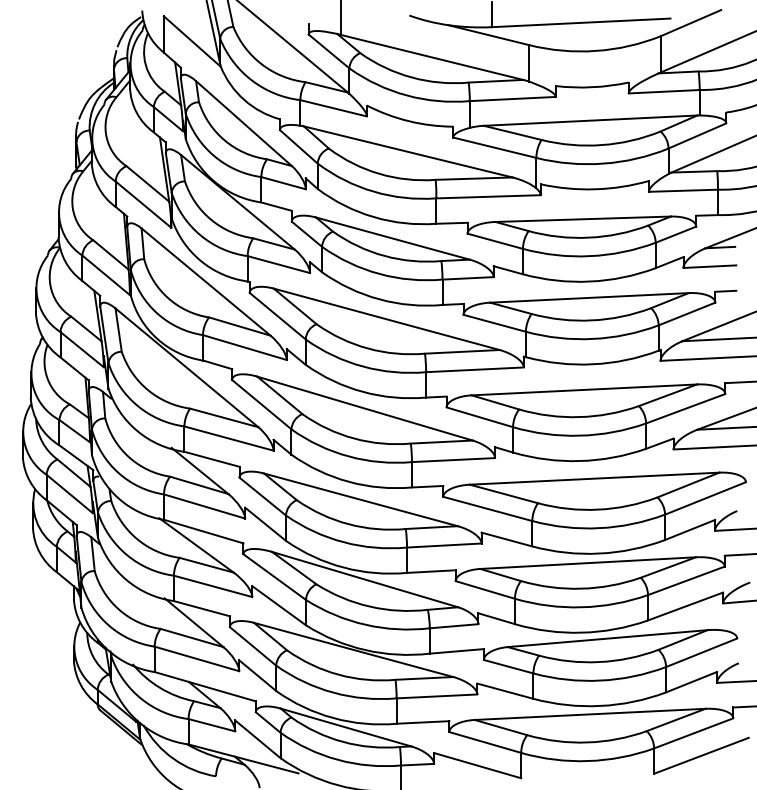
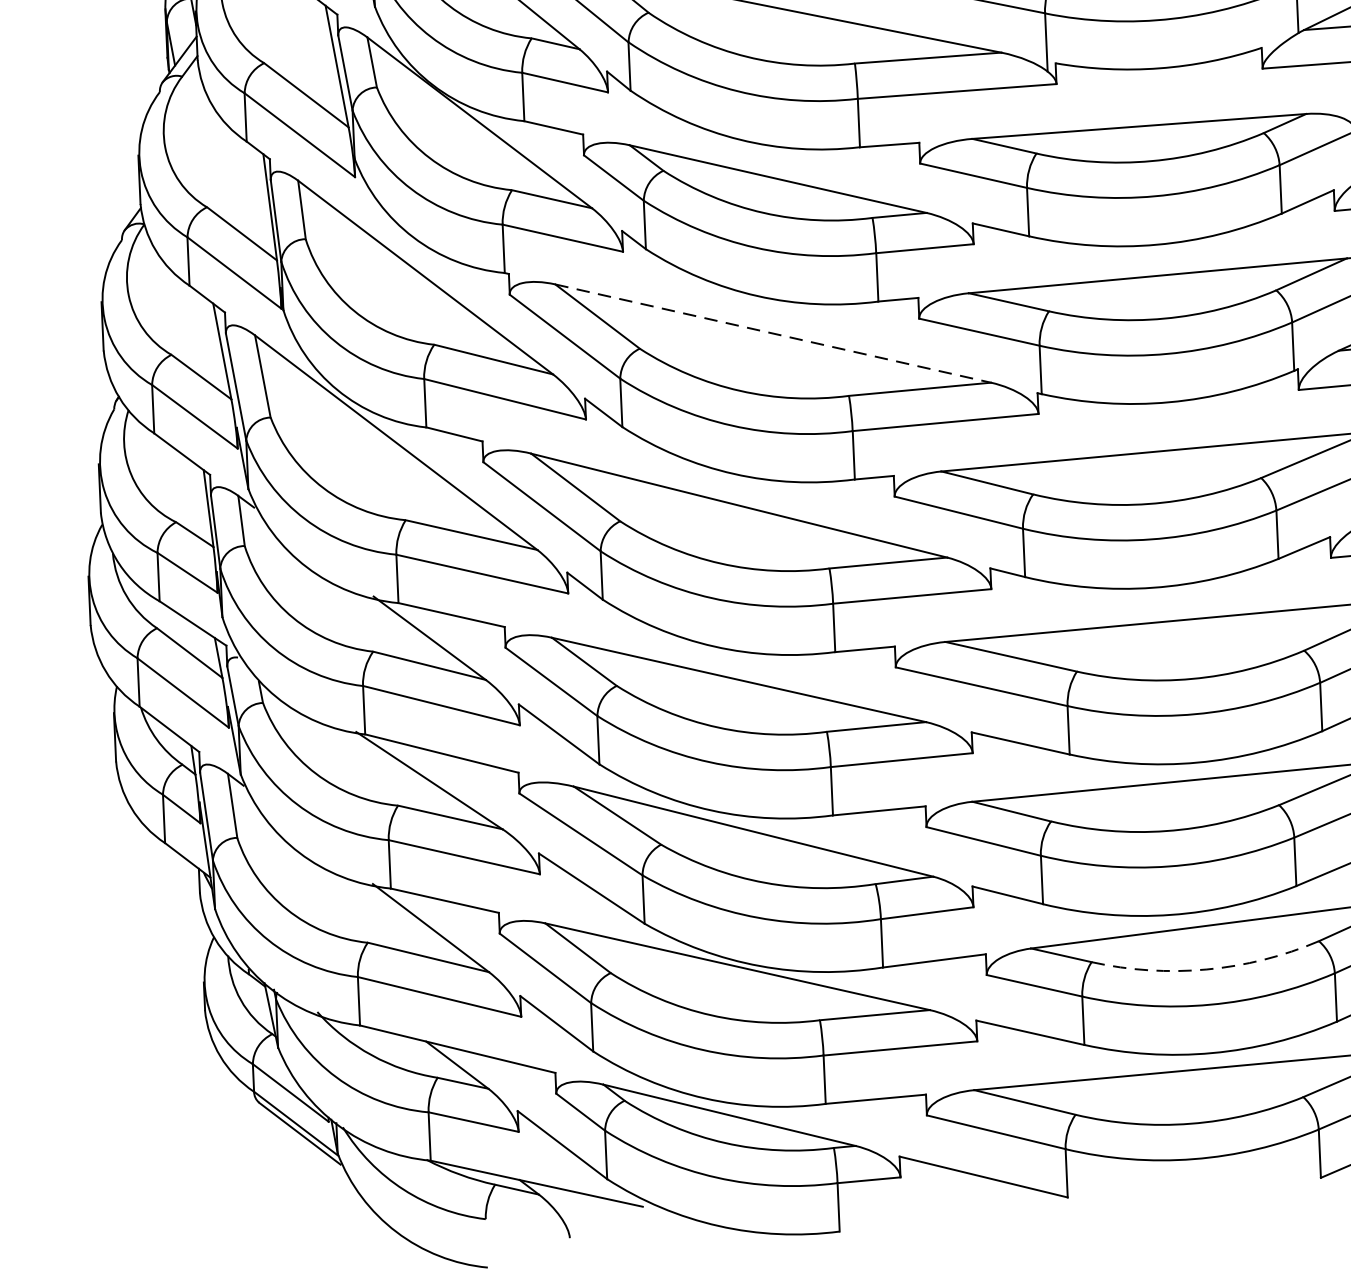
line: (387, 319) -> (774, 333), solid -> dashed
arc: (599, 662) -> (1207, 970), solid -> dashed

